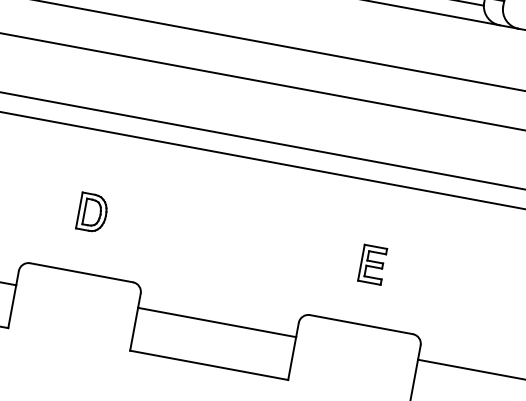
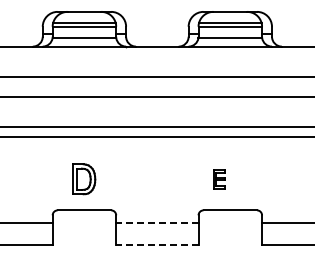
part: (93, 211) -> (84, 178), size x1.6
part: (372, 265) -> (219, 179), moved
line: (215, 321) -> (156, 222), solid -> dashed
line: (207, 365) -> (156, 245), solid -> dashed

